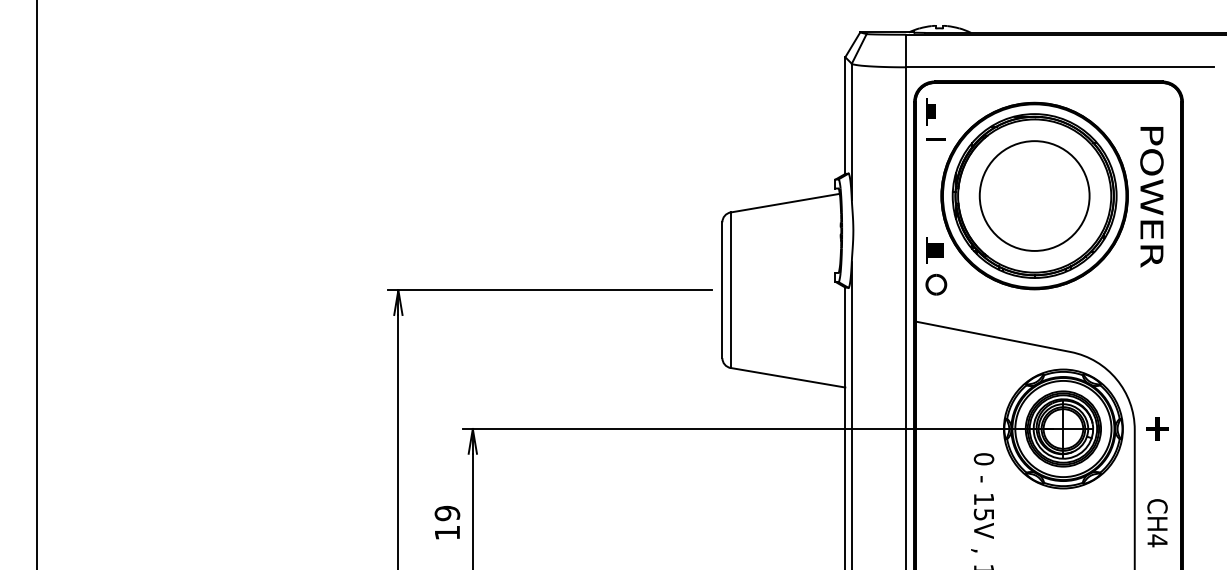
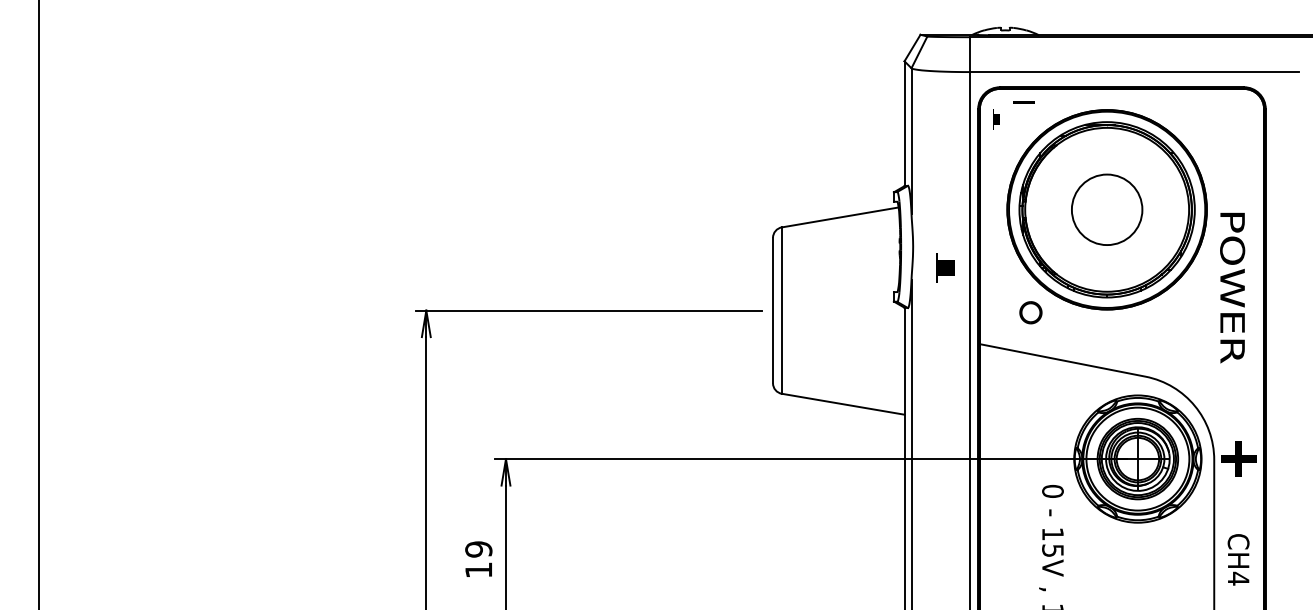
part: (931, 111) -> (996, 119), size x0.7
line: (935, 138) -> (1023, 102), moved
circle: (1034, 195) -> (1106, 209), size x0.6
text: (1151, 196) -> (1232, 287), moved
part: (935, 249) -> (945, 267), moved
part: (935, 284) -> (1030, 312), moved
part: (1157, 428) -> (1238, 458), size x1.4

